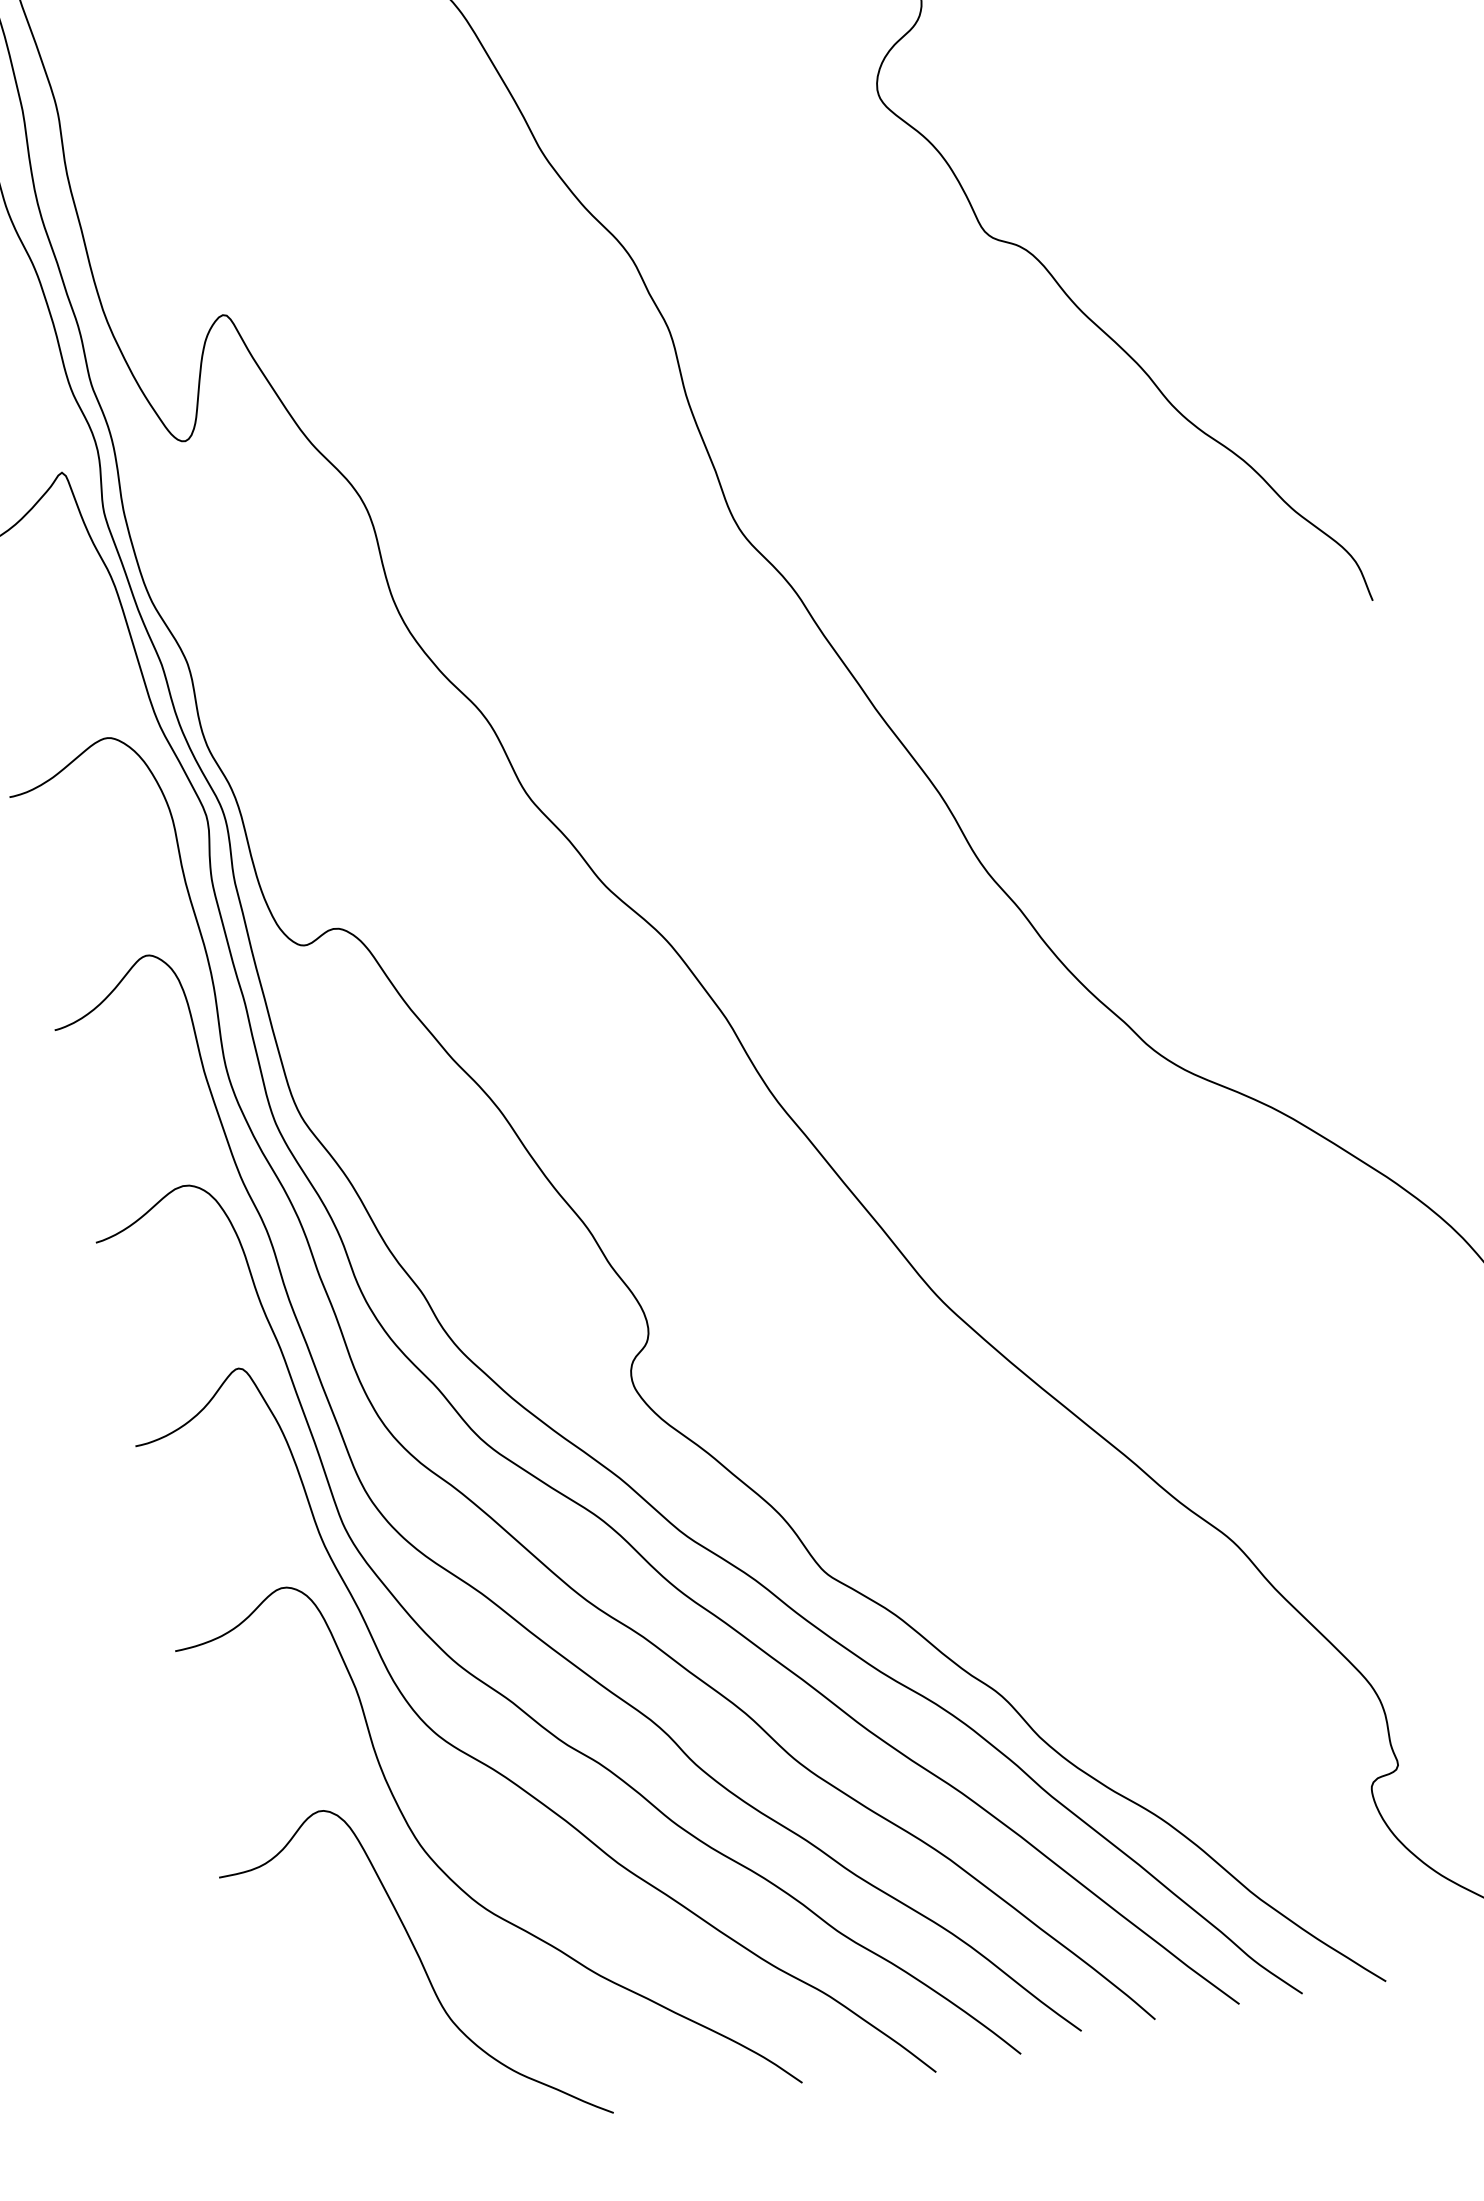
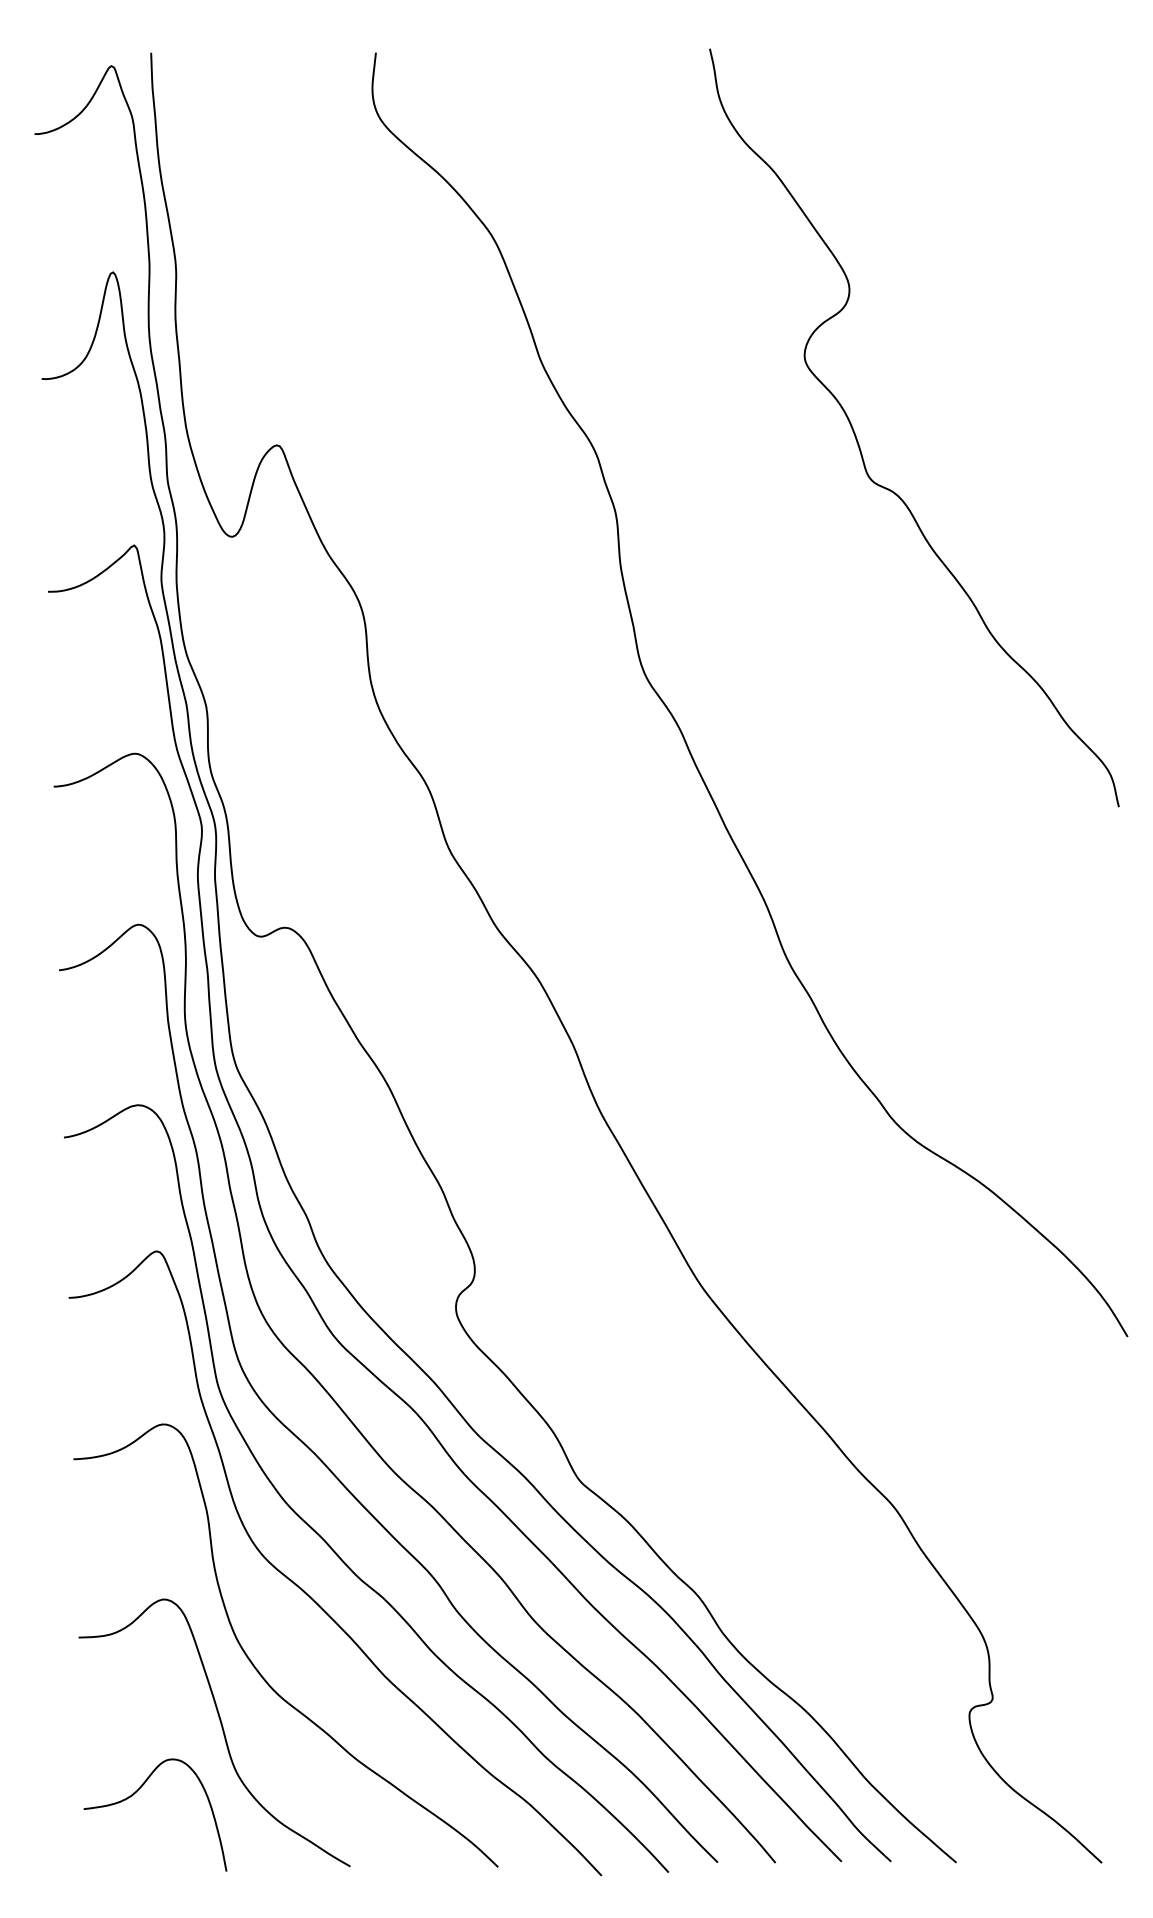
curve: (324, 2064) -> (135, 1793), added

